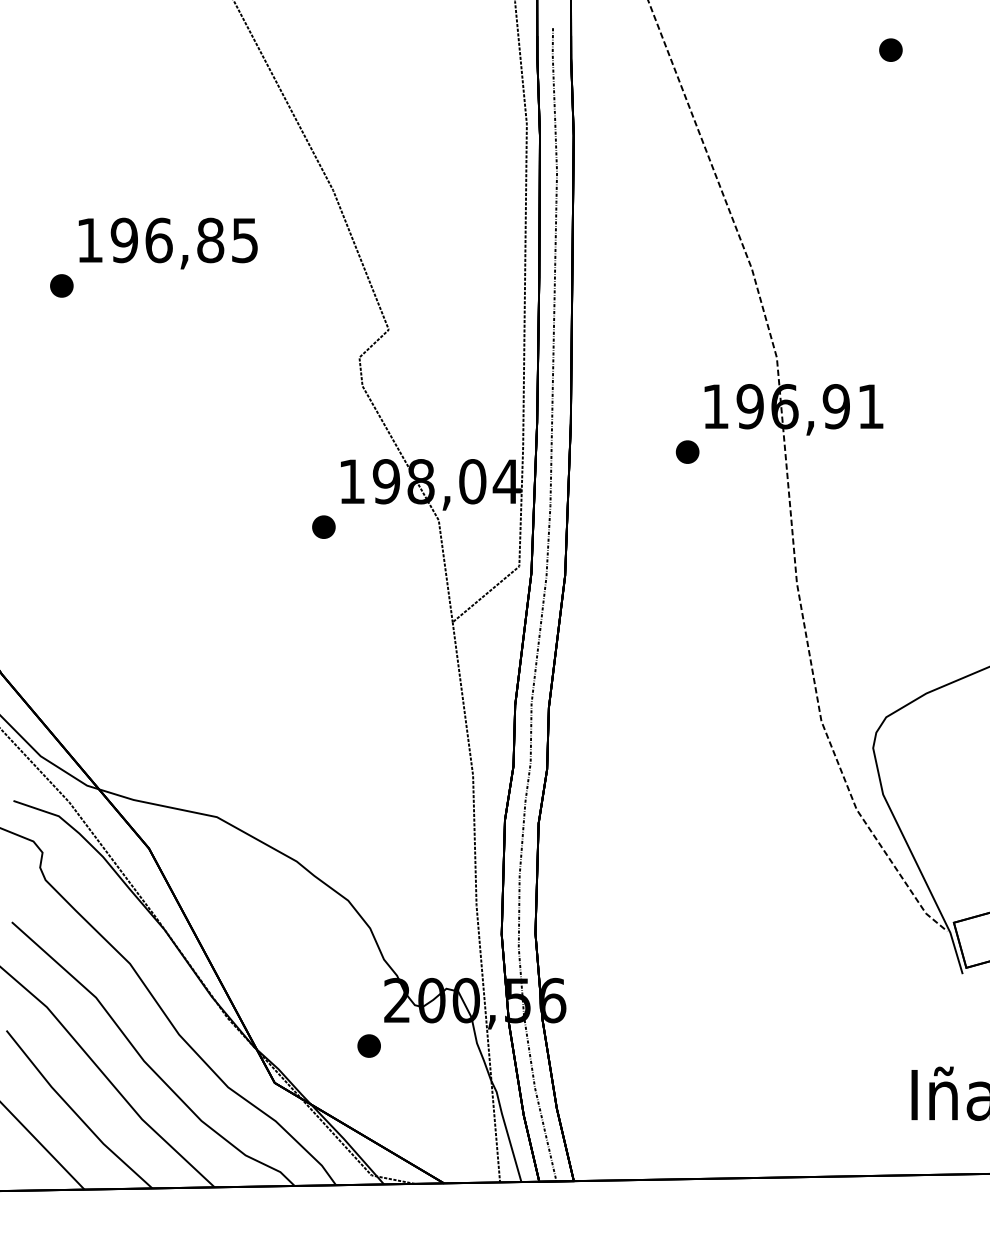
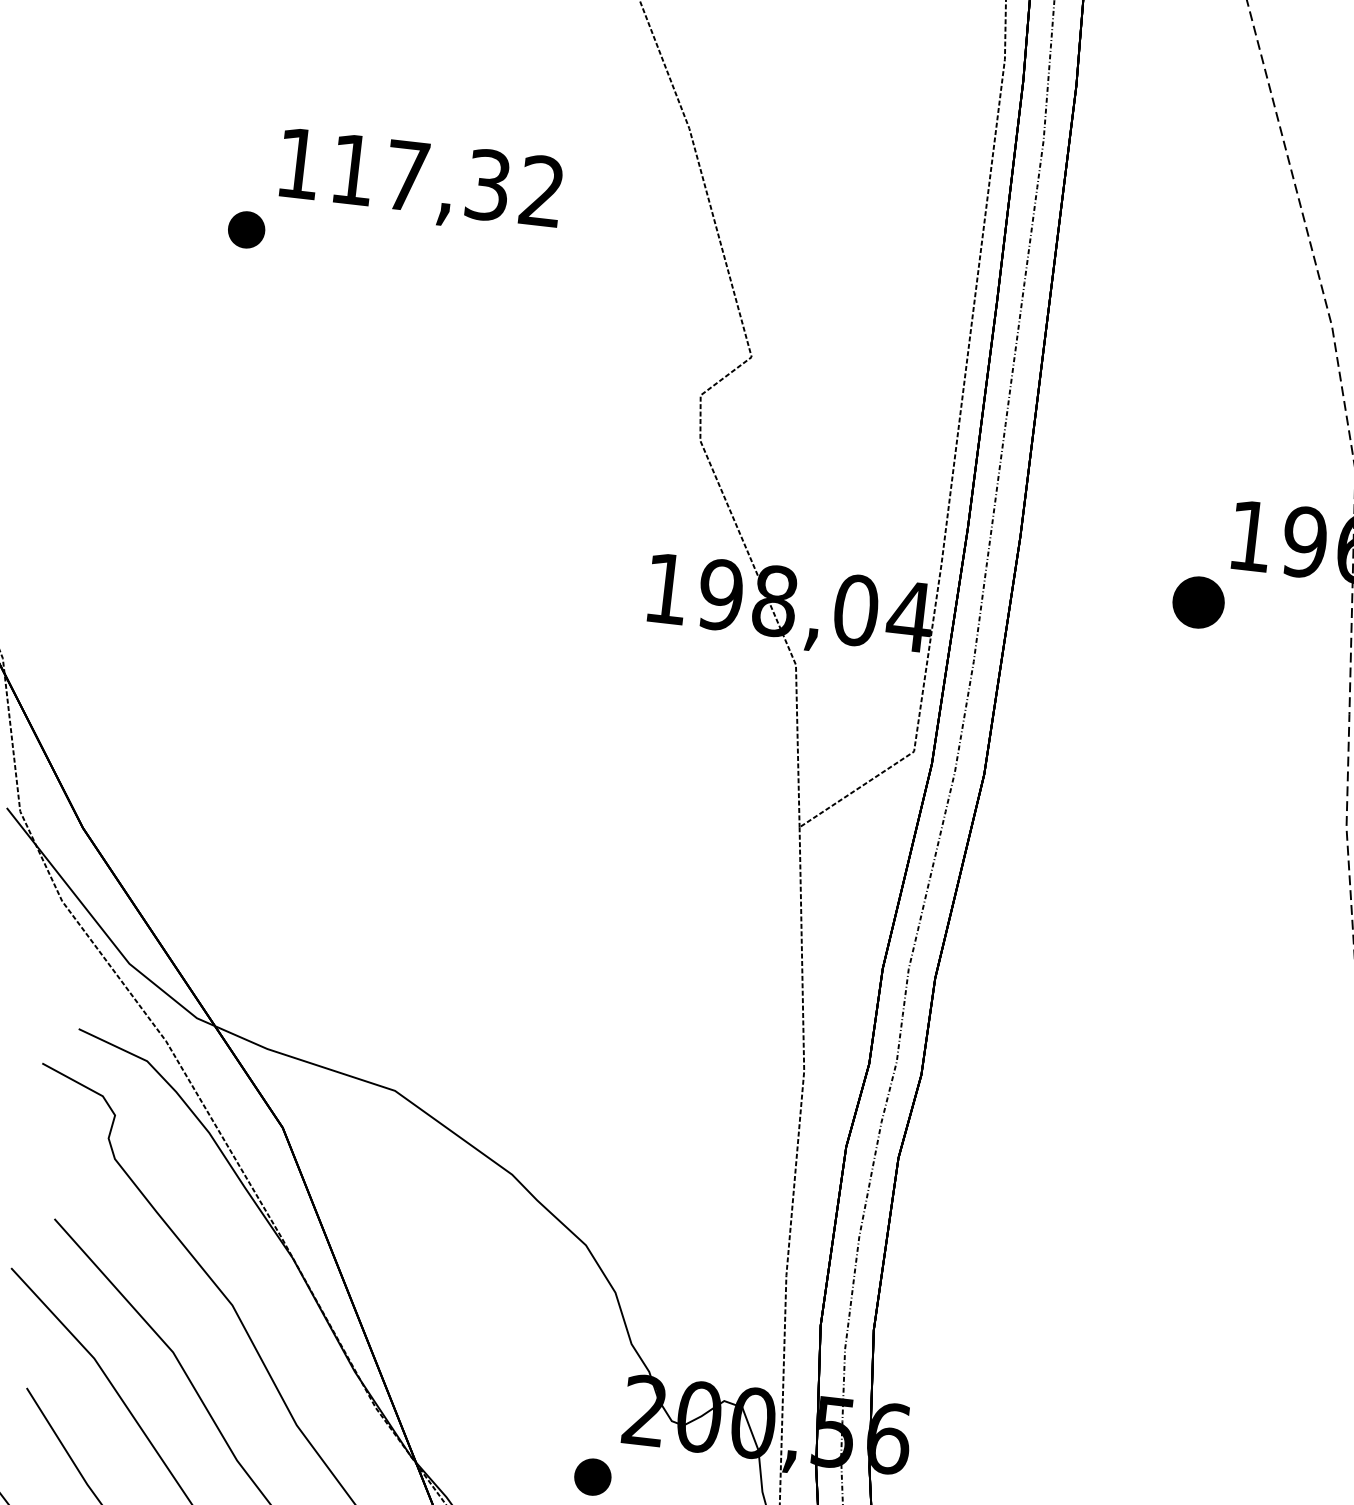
text: (183, 240) -> (445, 180), 196,85 -> 117,32
part: (687, 451) -> (1198, 601), size x1.4
part: (323, 526) -> (614, 653), removed

